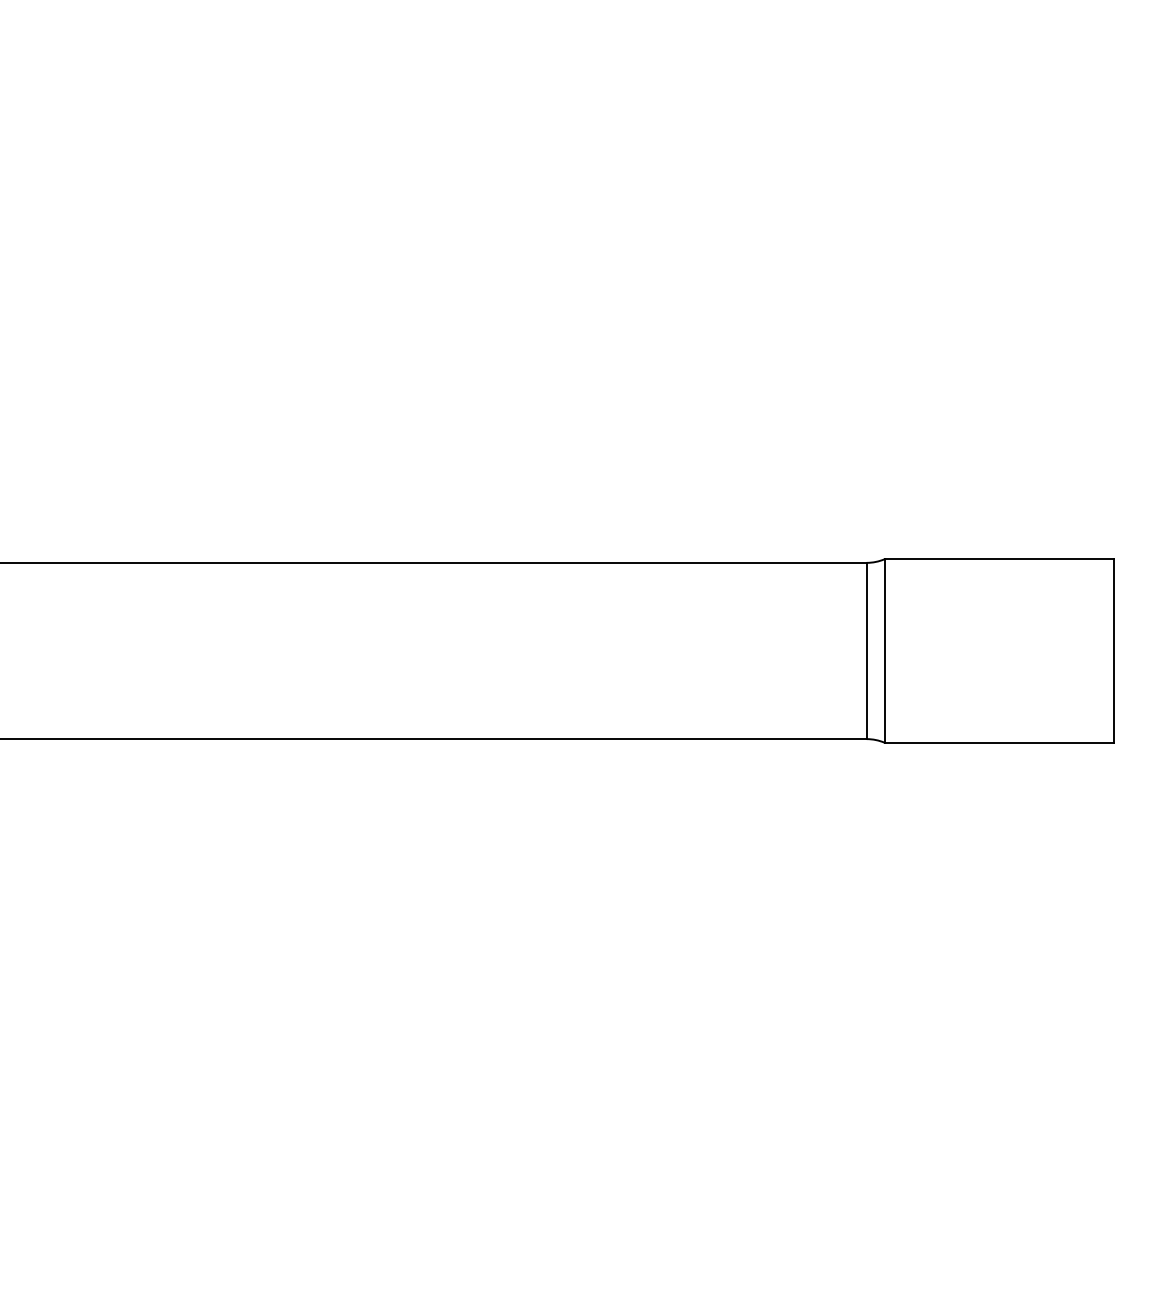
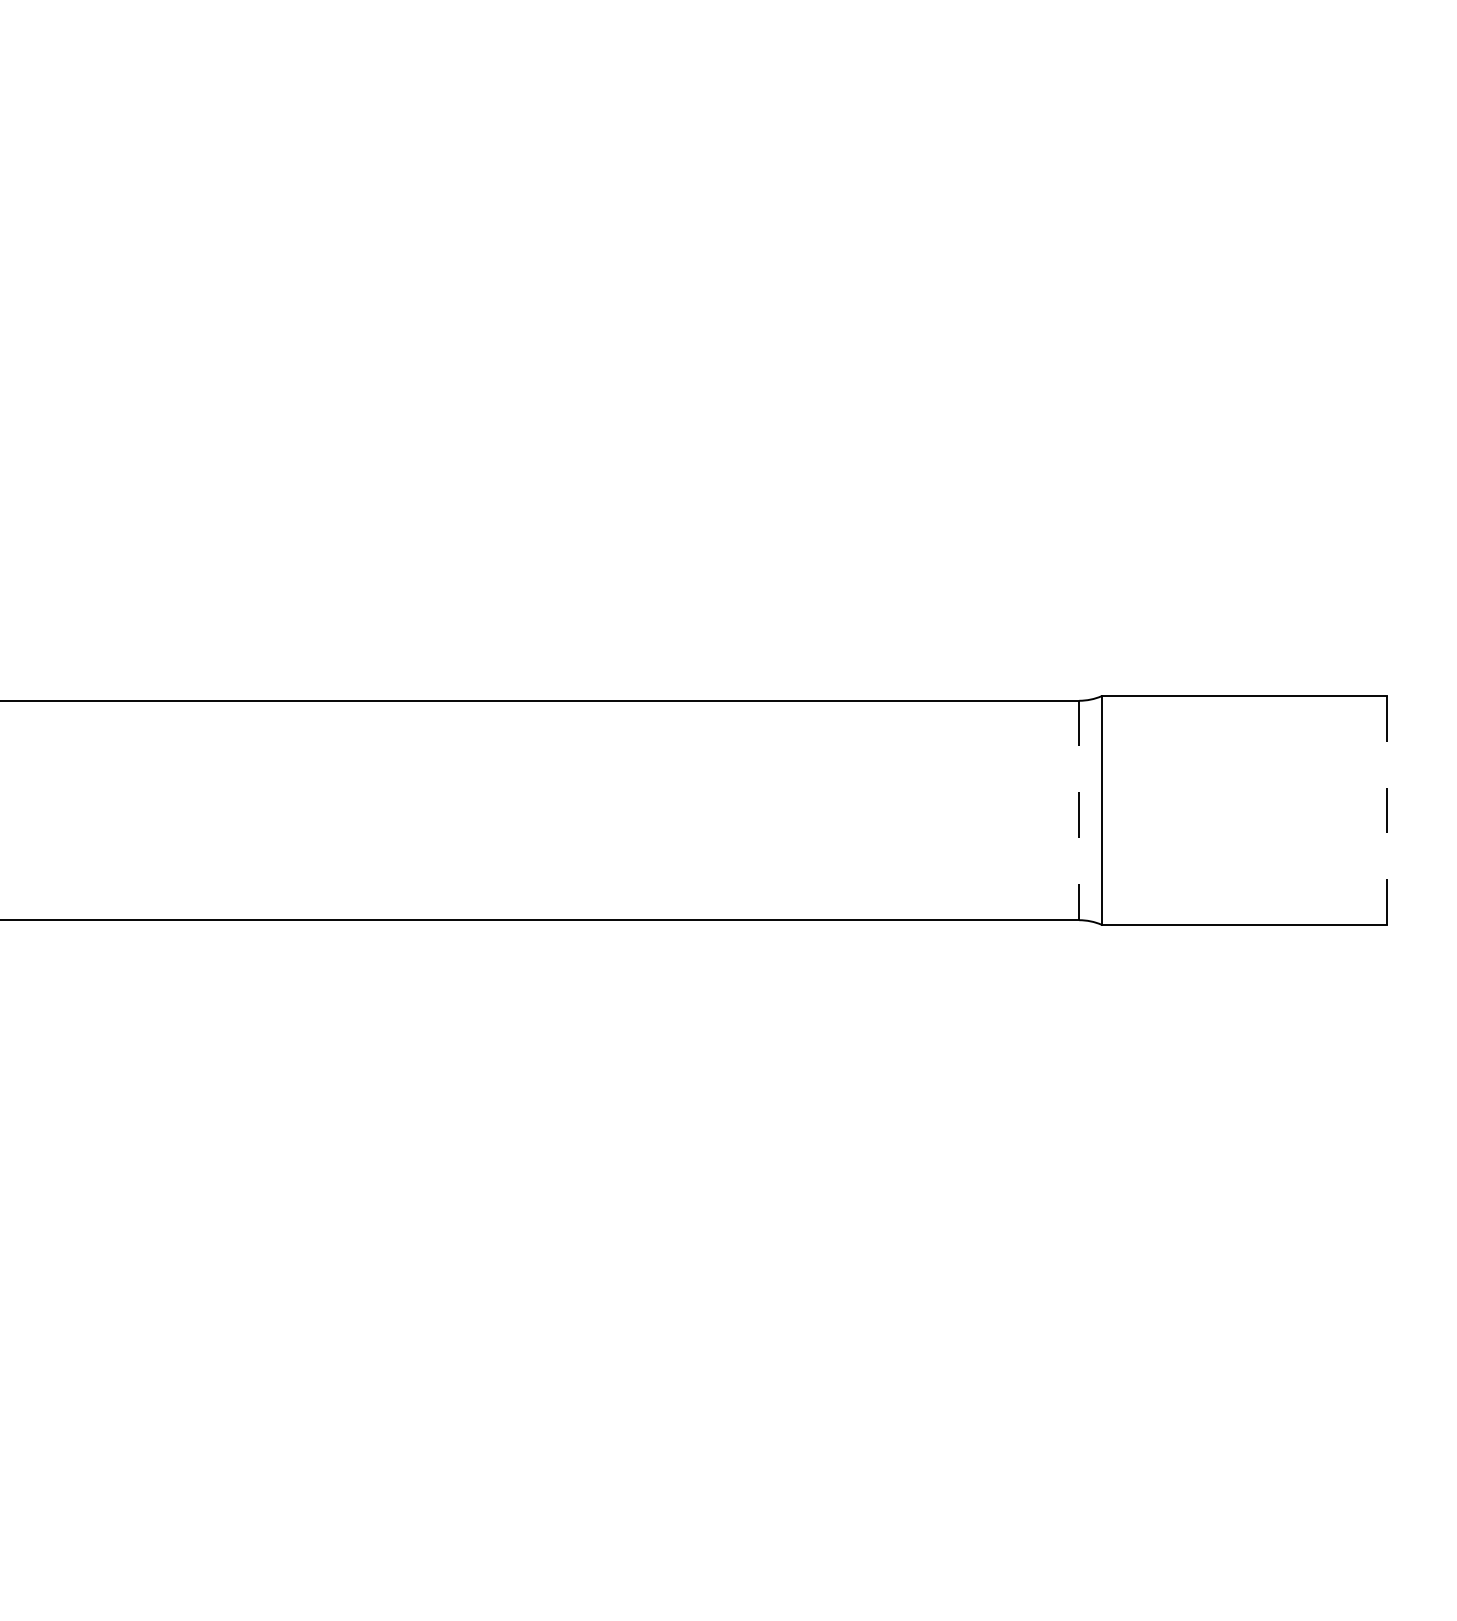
line: (866, 651) -> (1079, 810), solid -> dashed
line: (1114, 651) -> (1387, 810), solid -> dashed

